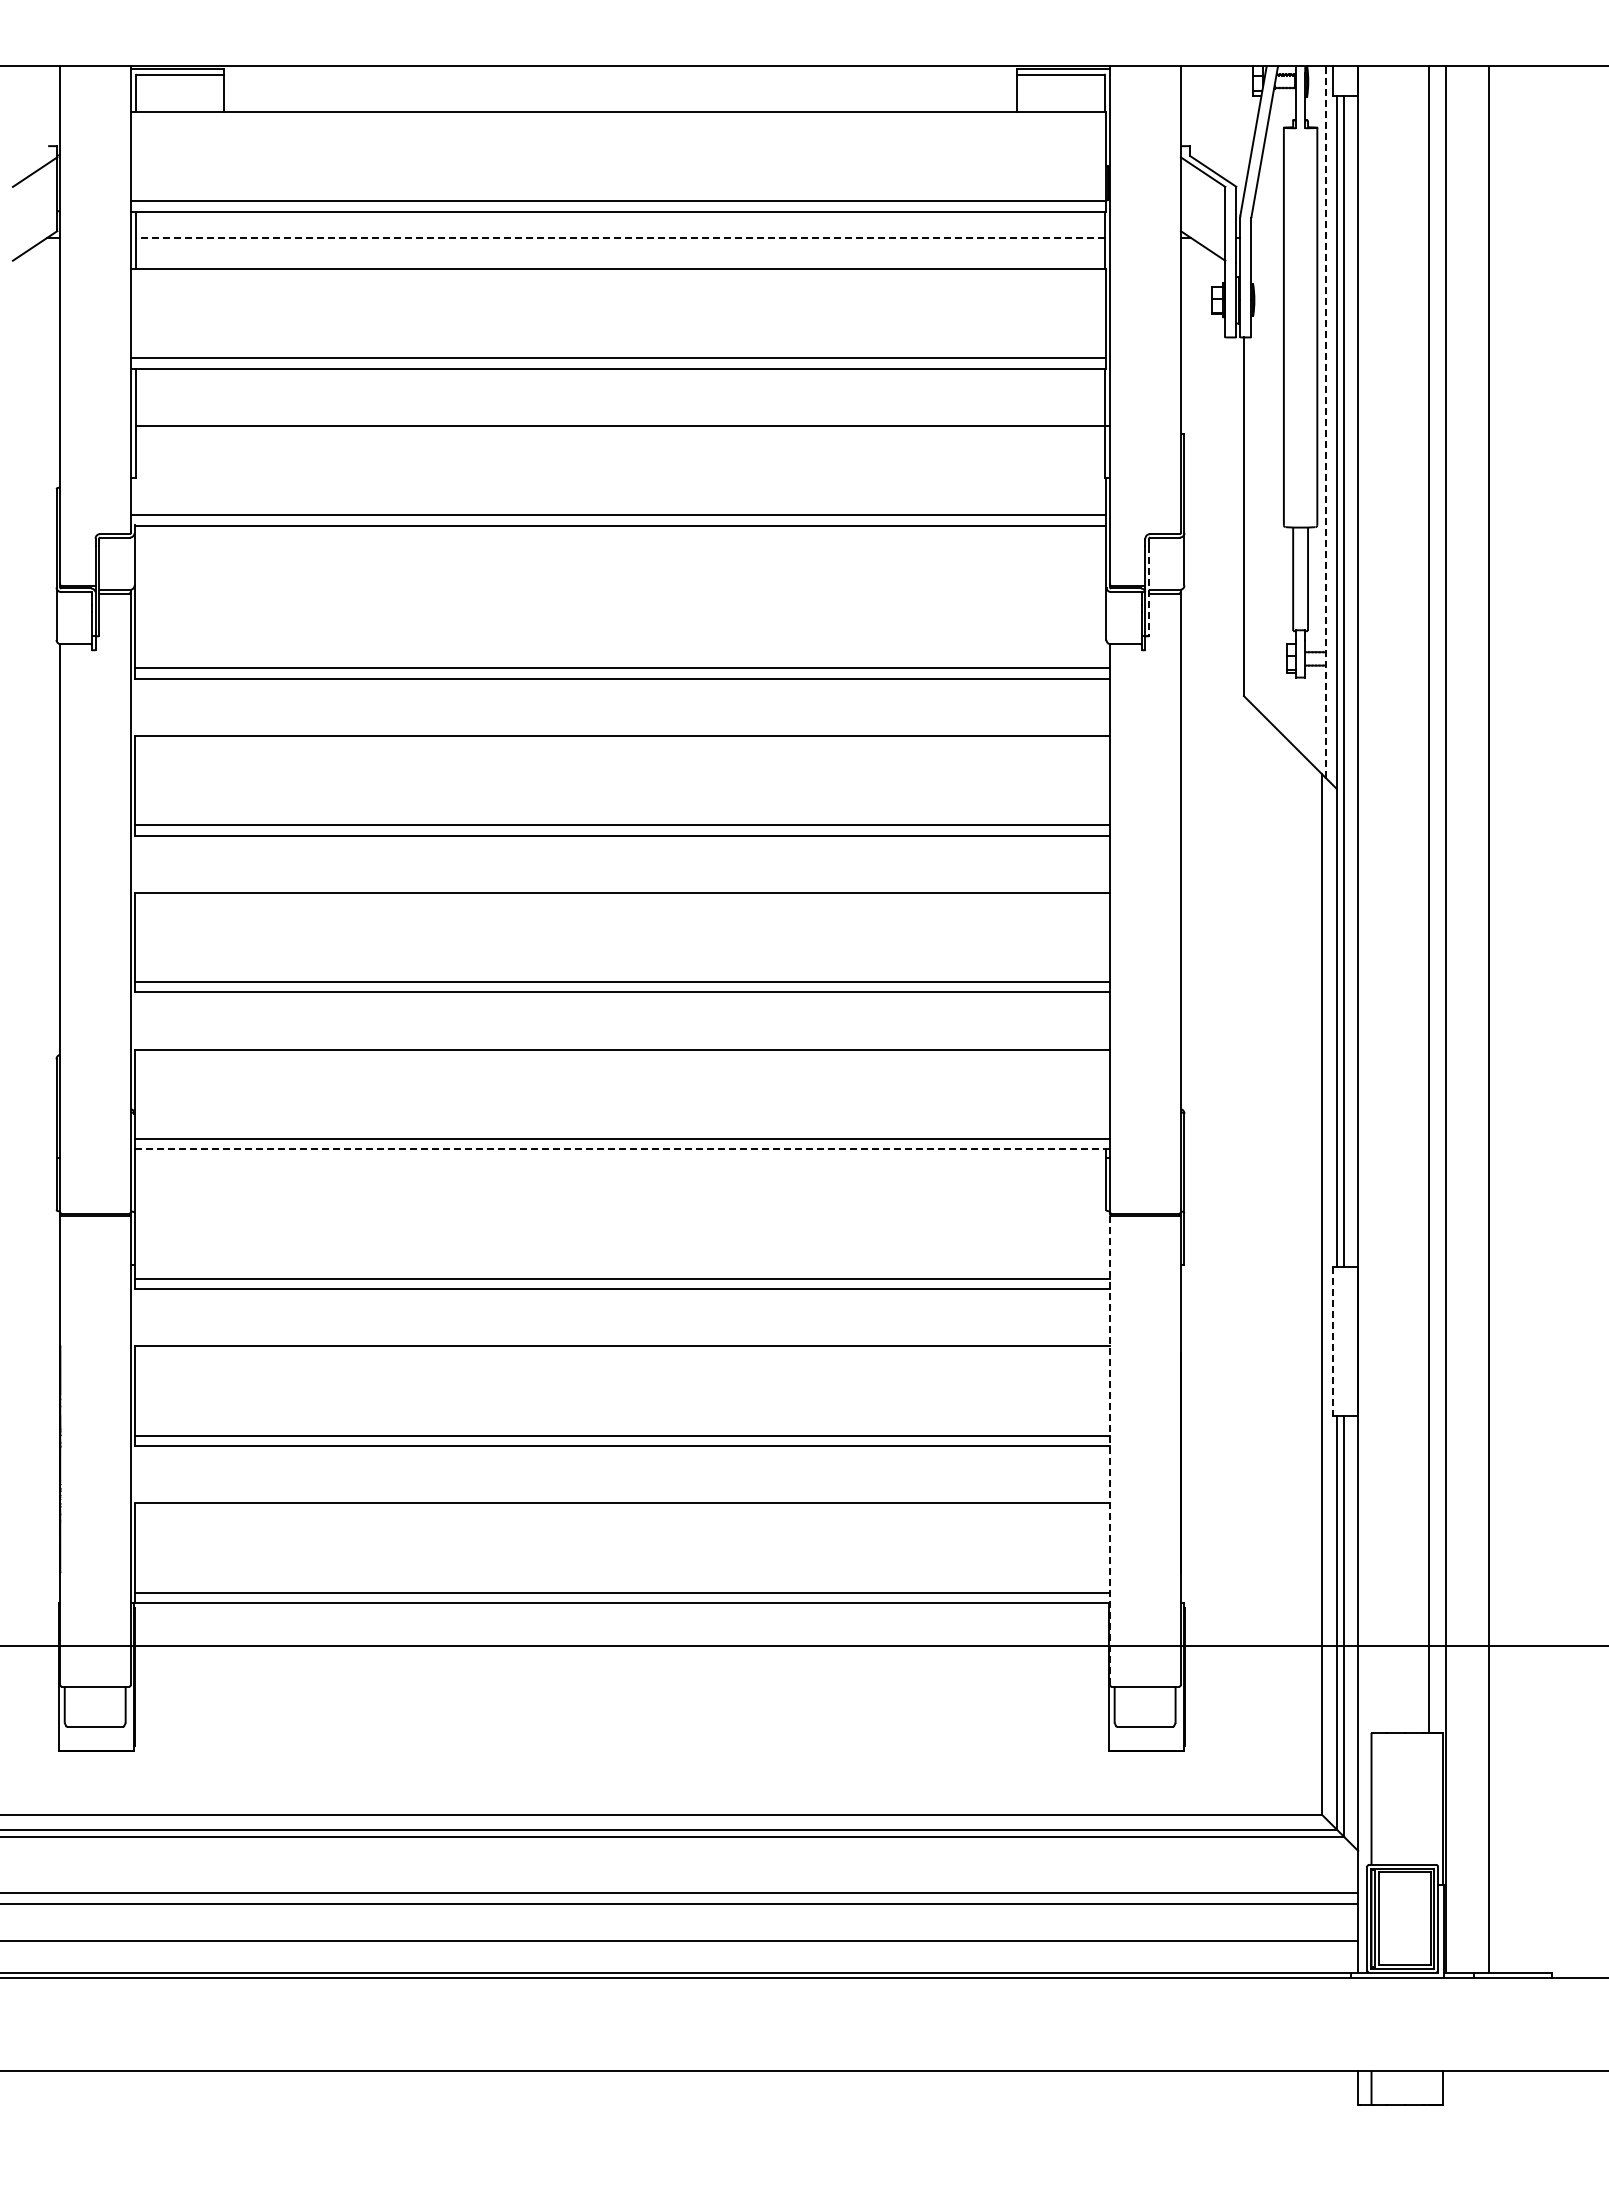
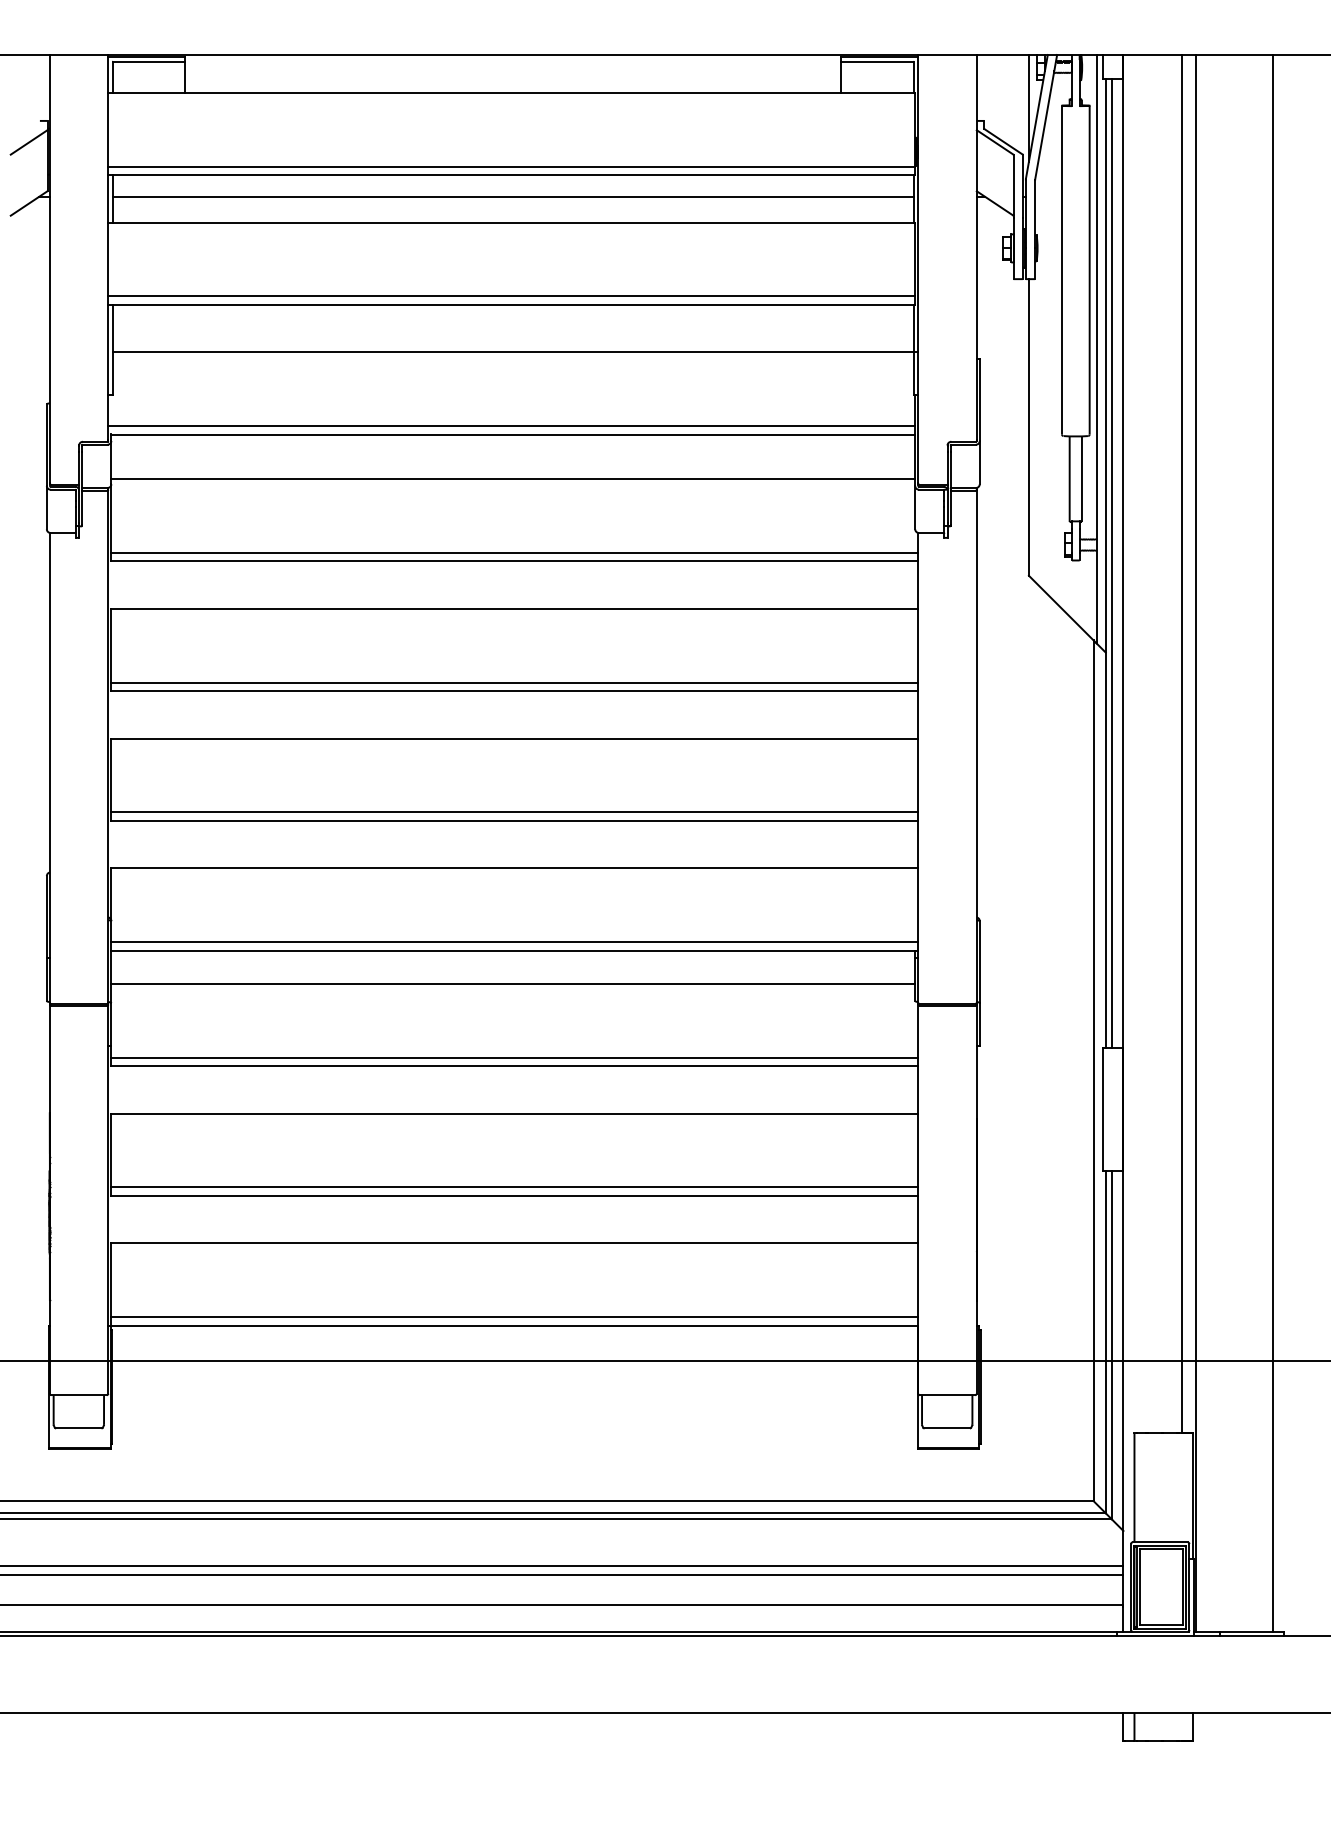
line: (1243, 130) -> (1028, 107), added
line: (619, 238) -> (512, 197), dashed -> solid
line: (1325, 422) -> (1096, 349), dashed -> solid
line: (620, 579) -> (513, 479), added
line: (1149, 590) -> (950, 488), dashed -> solid
line: (1488, 1019) -> (1272, 843), moved
line: (622, 1149) -> (514, 950), dashed -> solid
line: (620, 1189) -> (513, 983), added
line: (1333, 1341) -> (1103, 1109), dashed -> solid
line: (1110, 1449) -> (918, 1198), dashed -> solid

